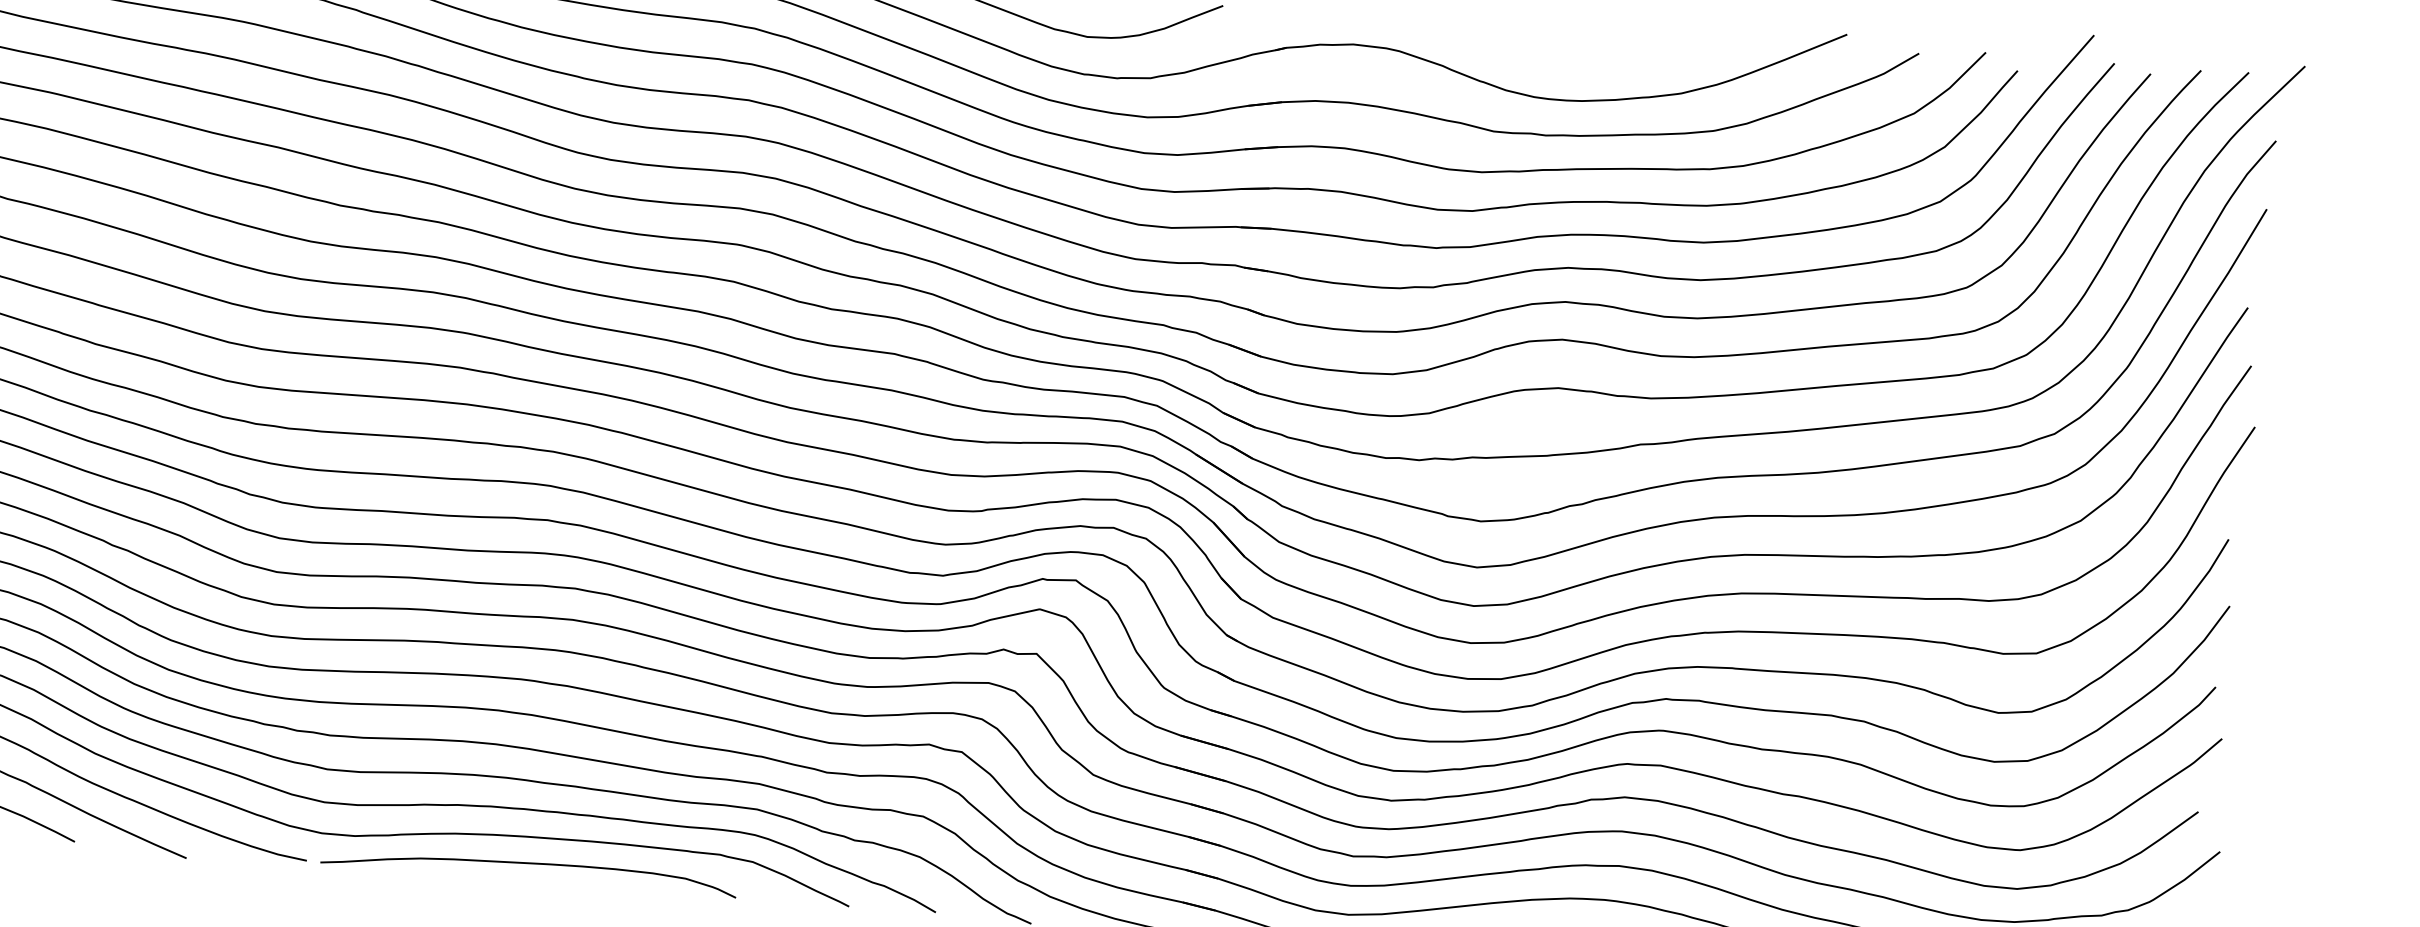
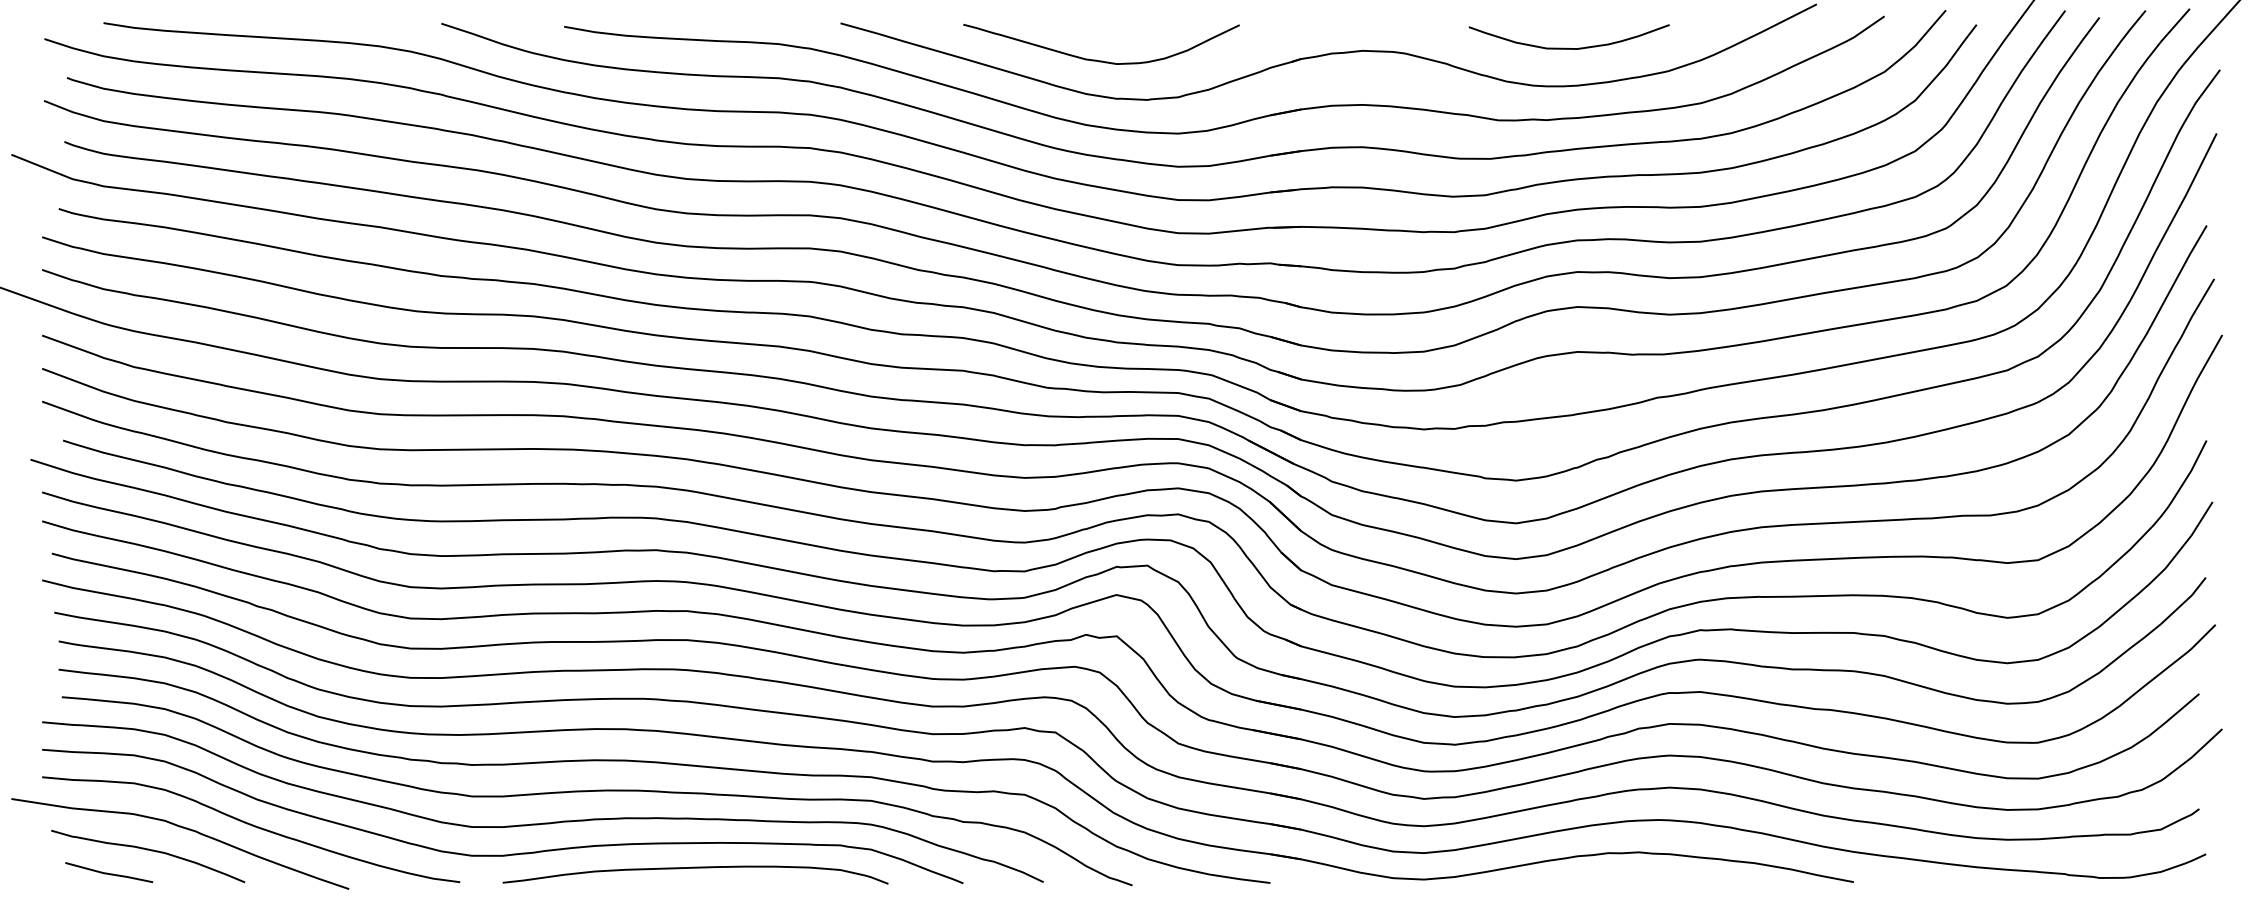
curve: (1572, 58) -> (1565, 47), added
curve: (529, 864) -> (695, 868), moved

